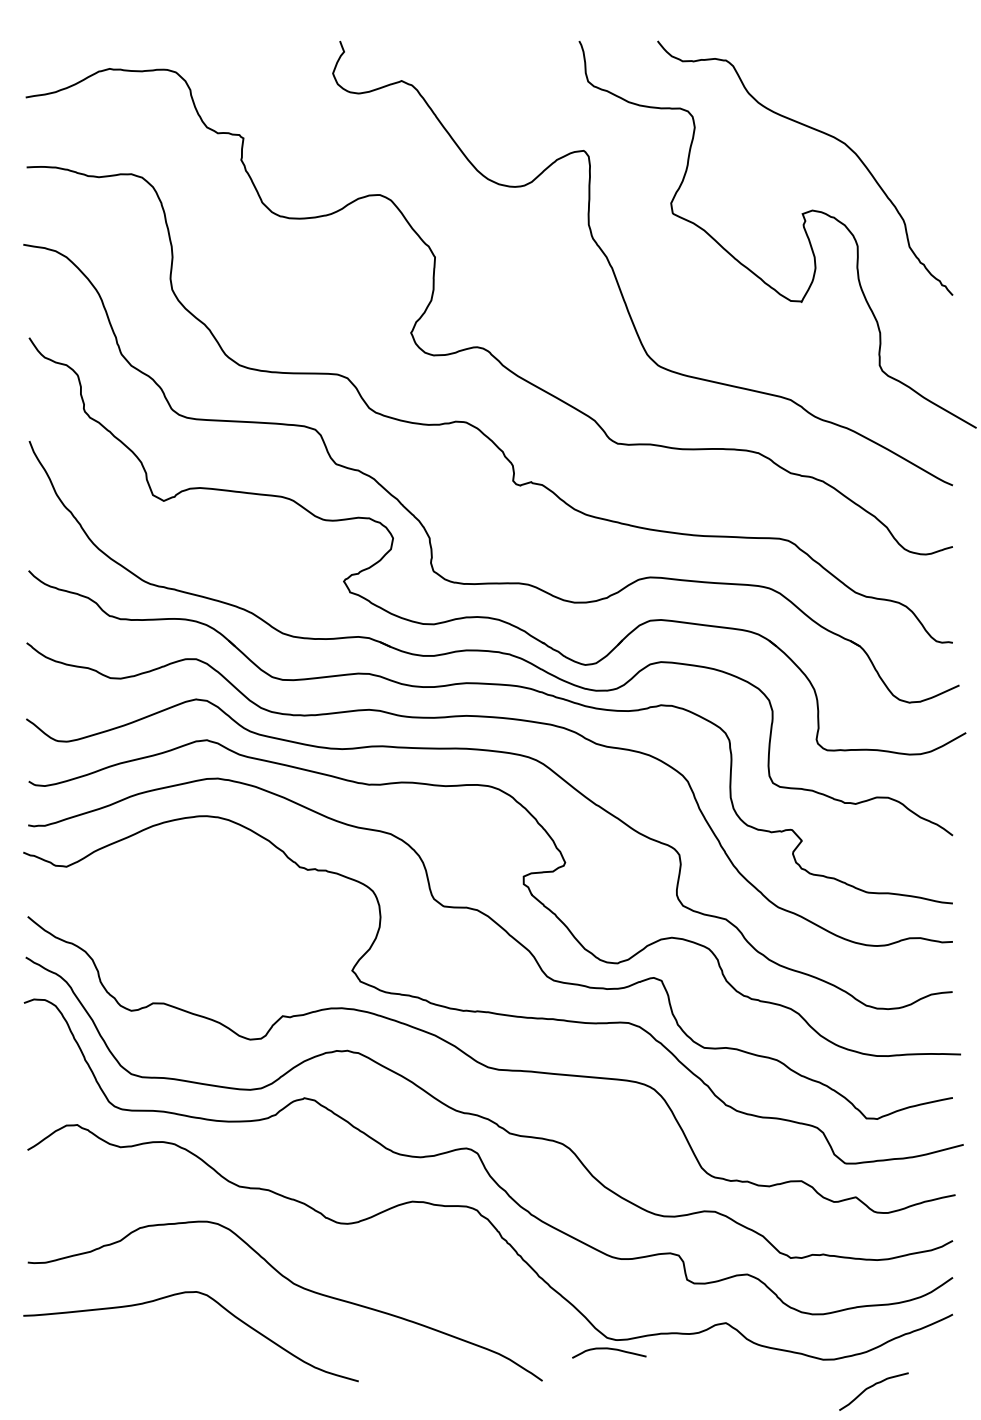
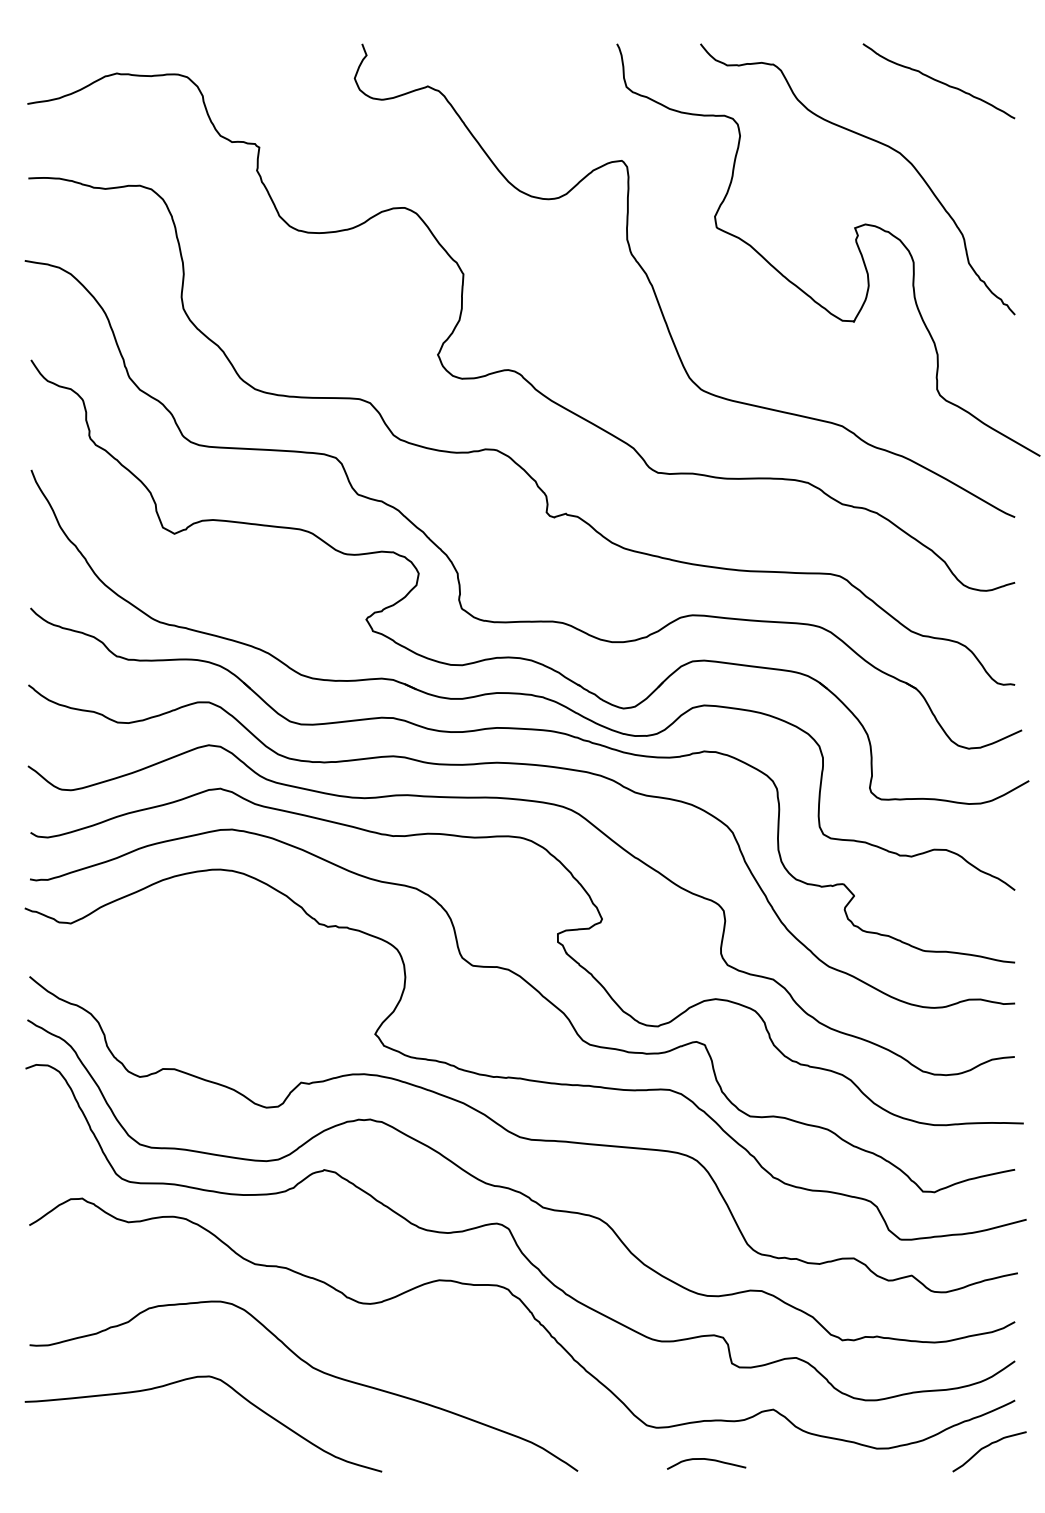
curve: (881, 75) -> (939, 80), added
curve: (609, 1349) -> (706, 1460), moved
curve: (871, 1387) -> (986, 1447), moved

